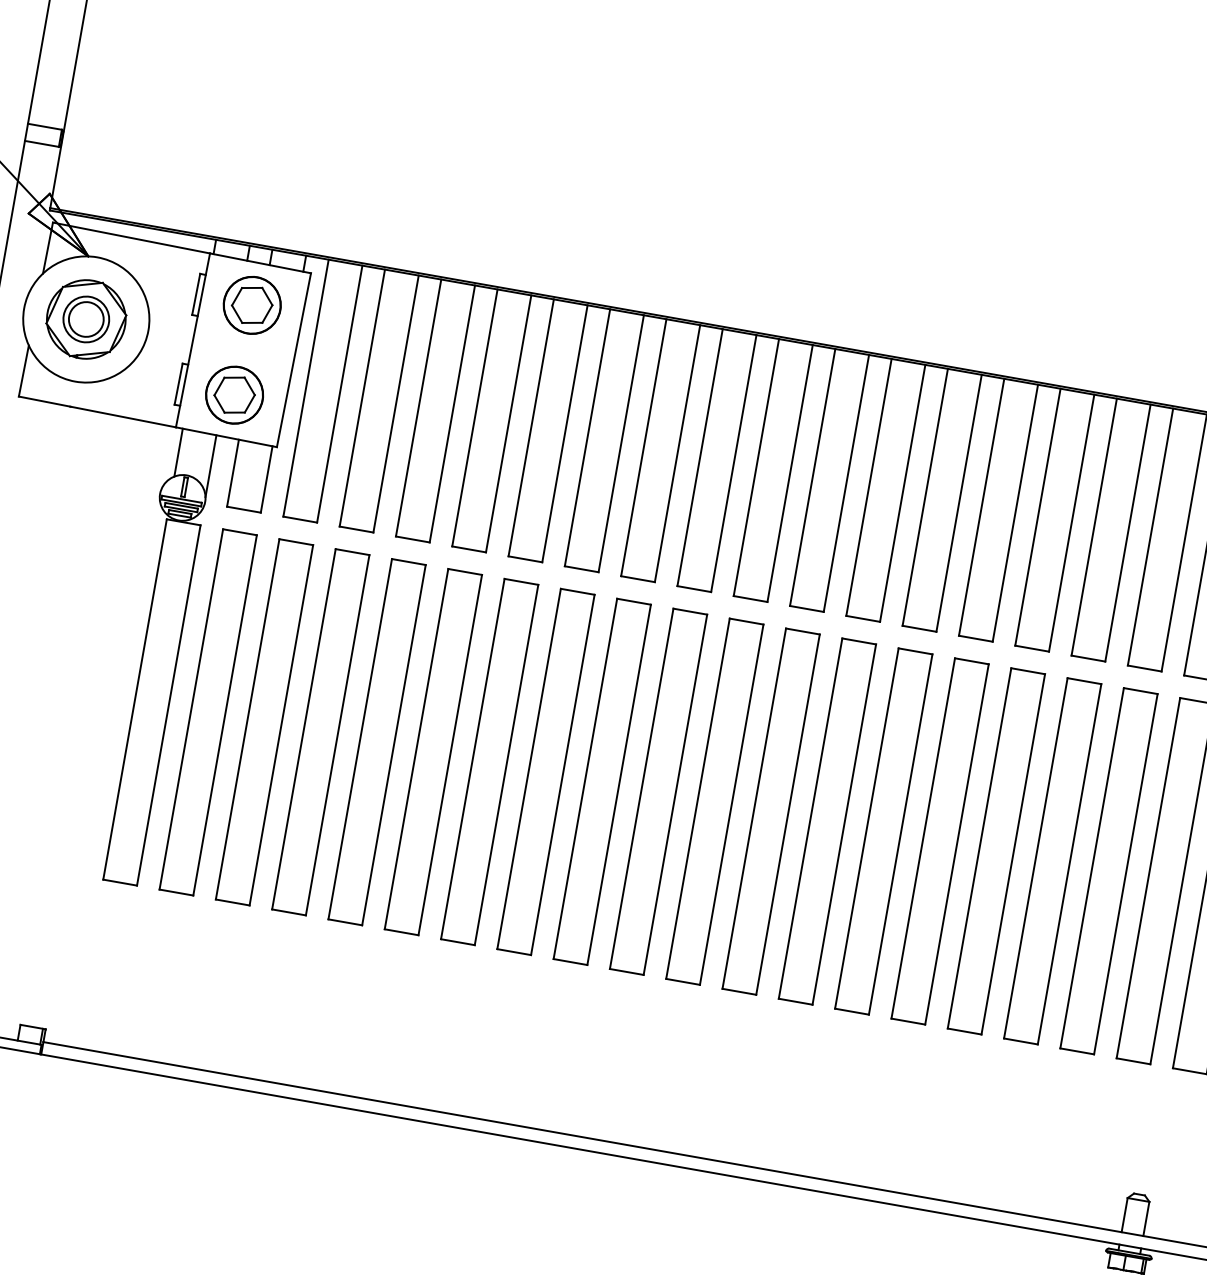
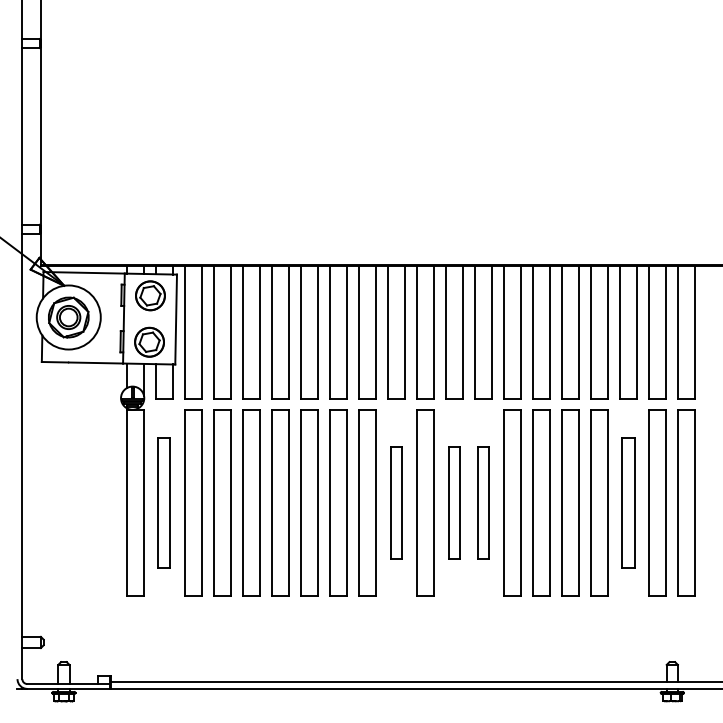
part: (208, 711) -> (164, 502), size x0.7
part: (658, 790) -> (396, 502), size x0.6
part: (771, 810) -> (454, 502), size x0.6
part: (827, 820) -> (483, 502), size x0.6
part: (1109, 869) -> (628, 502), size x0.7

